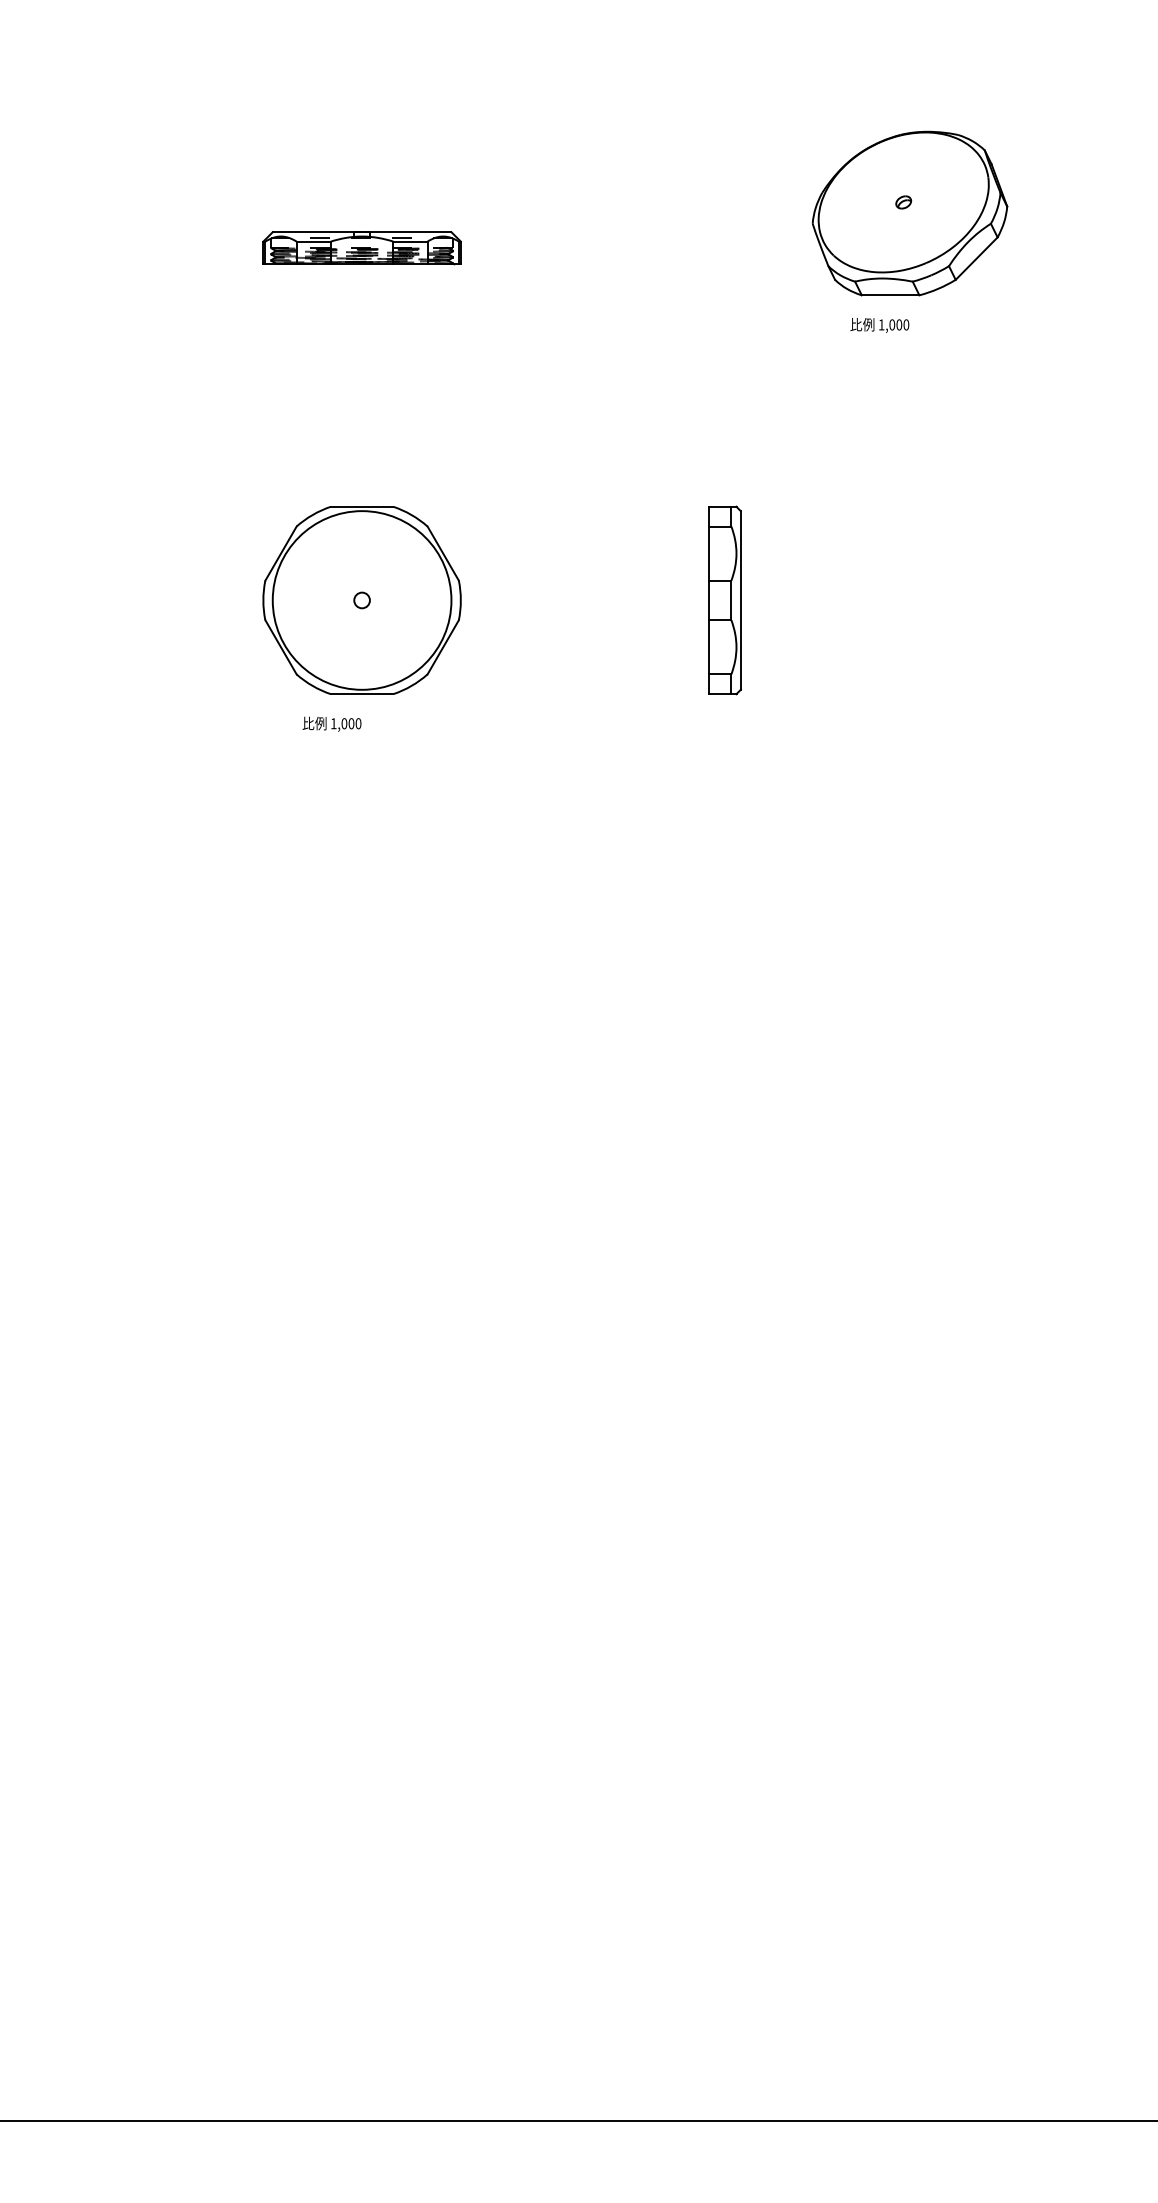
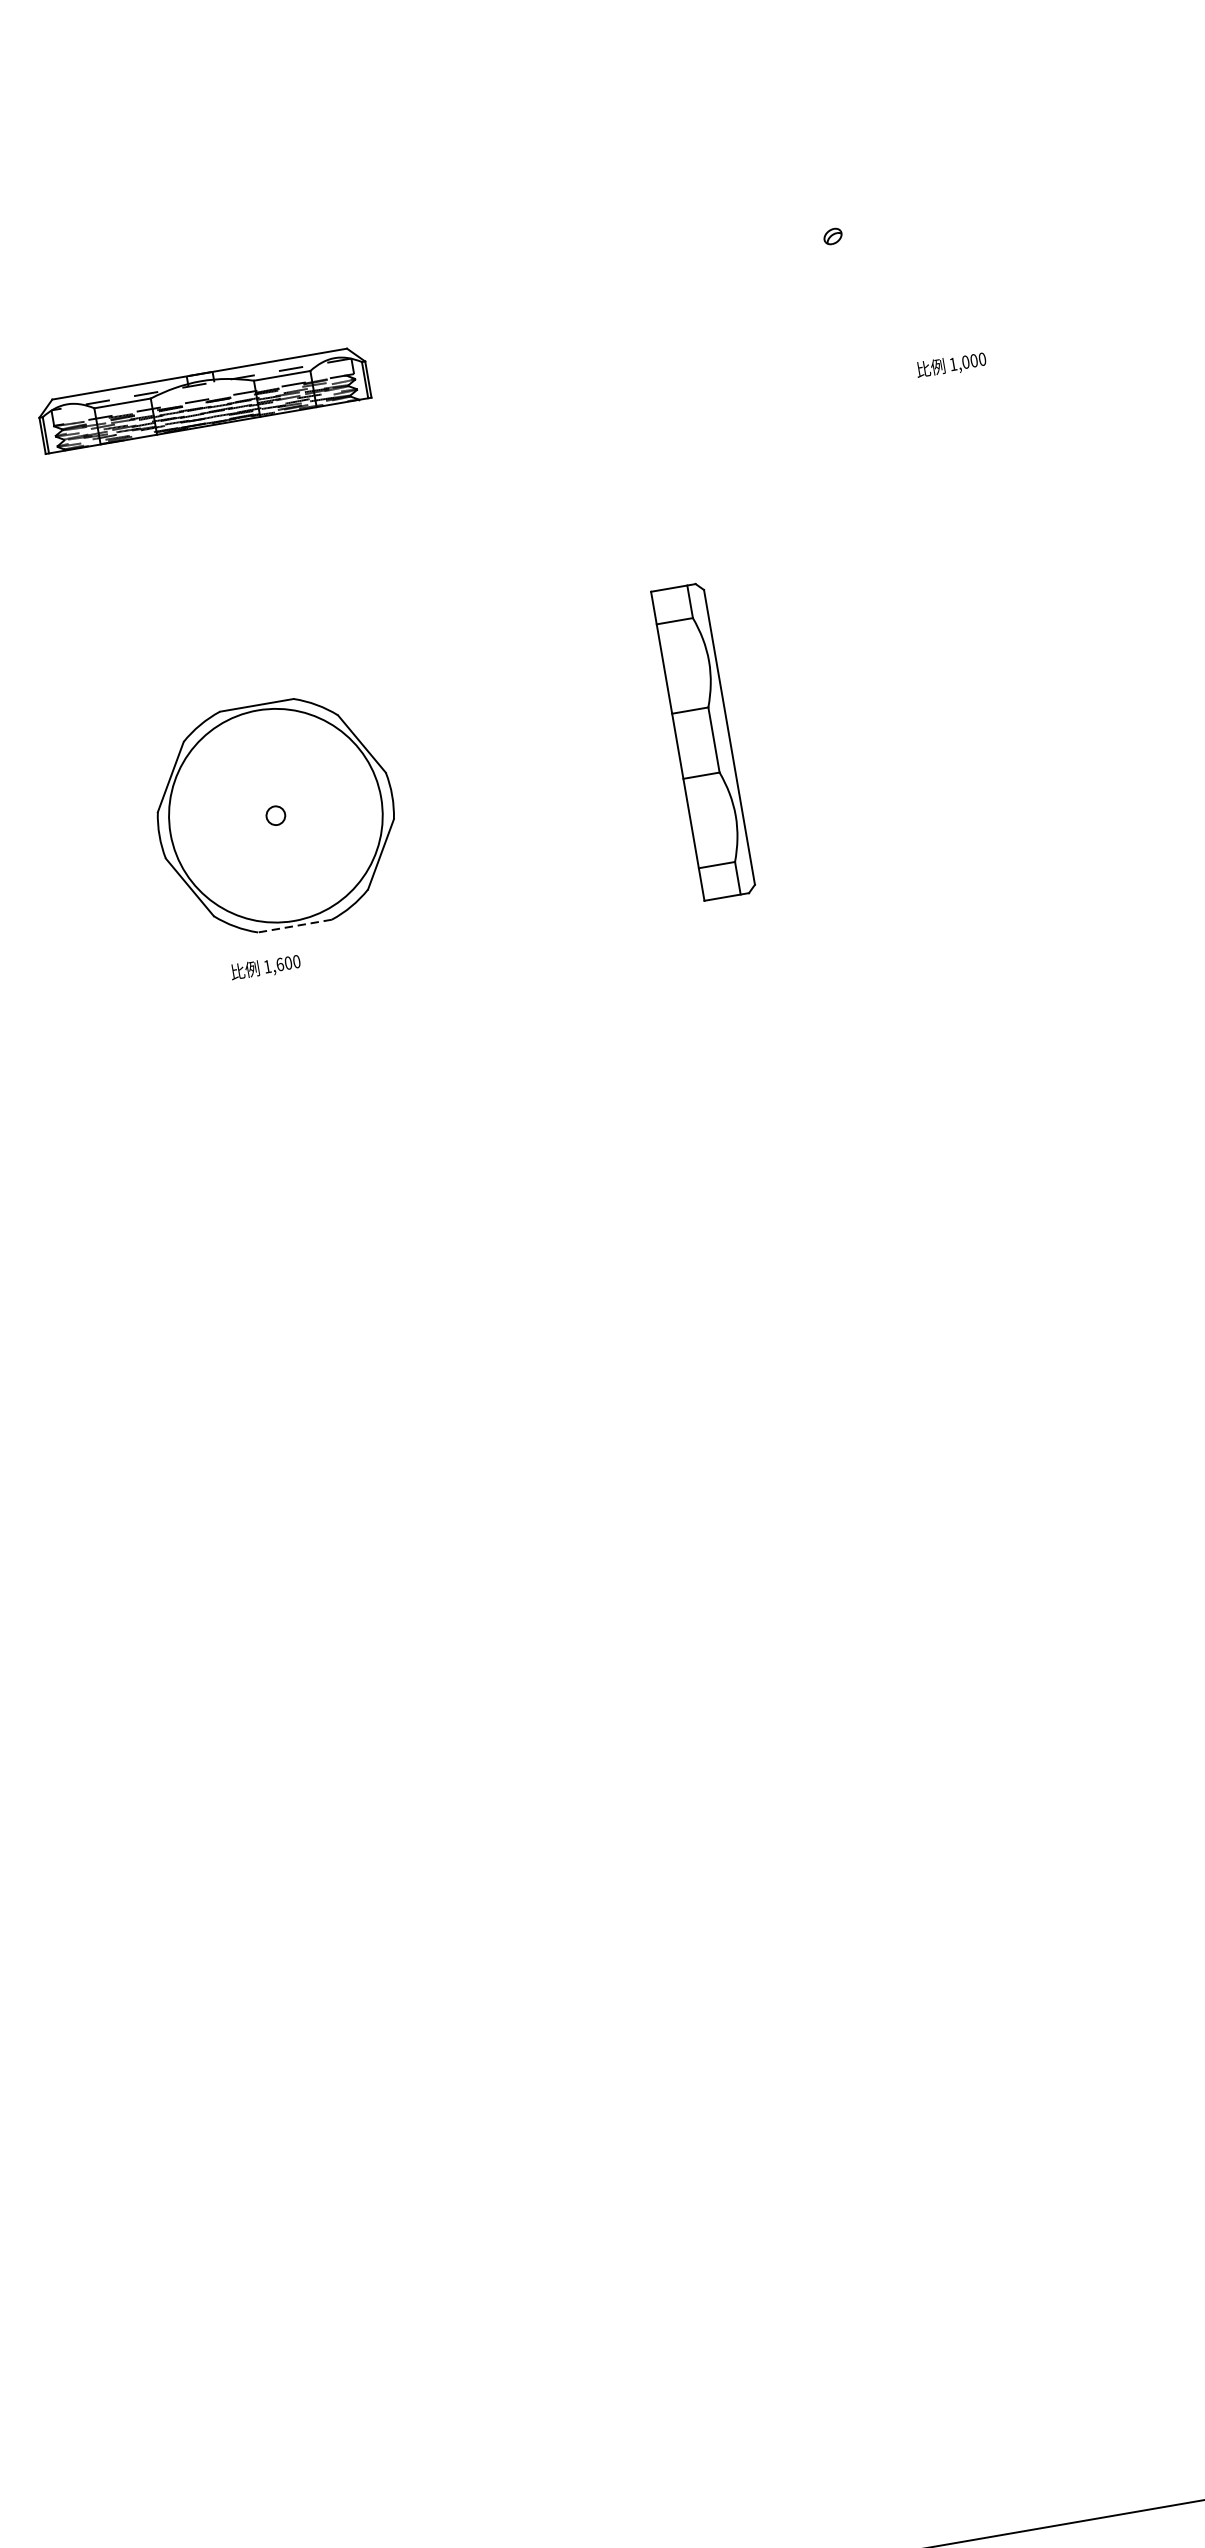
part: (909, 213) -> (842, 248), removed
part: (361, 248) -> (203, 401), size x1.4
text: (879, 325) -> (950, 365), moved
part: (724, 600) -> (702, 742), size x1.4
line: (361, 694) -> (294, 926), solid -> dashed
text: (344, 723) -> (280, 964), 1,000 -> 1,600

